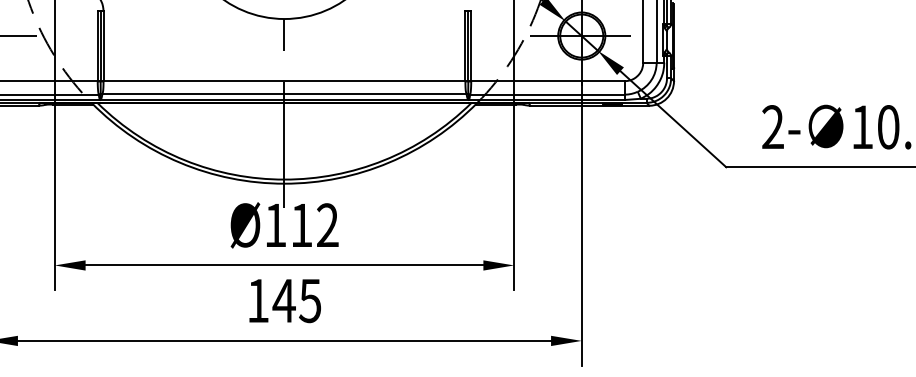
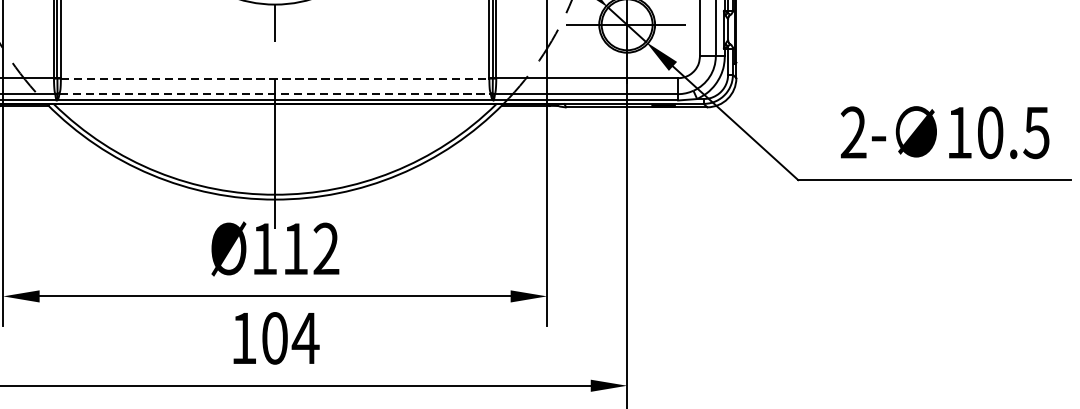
line: (284, 81) -> (275, 78), solid -> dashed
line: (284, 94) -> (275, 93), solid -> dashed
text: (297, 300) -> (290, 337), 145 -> 104

